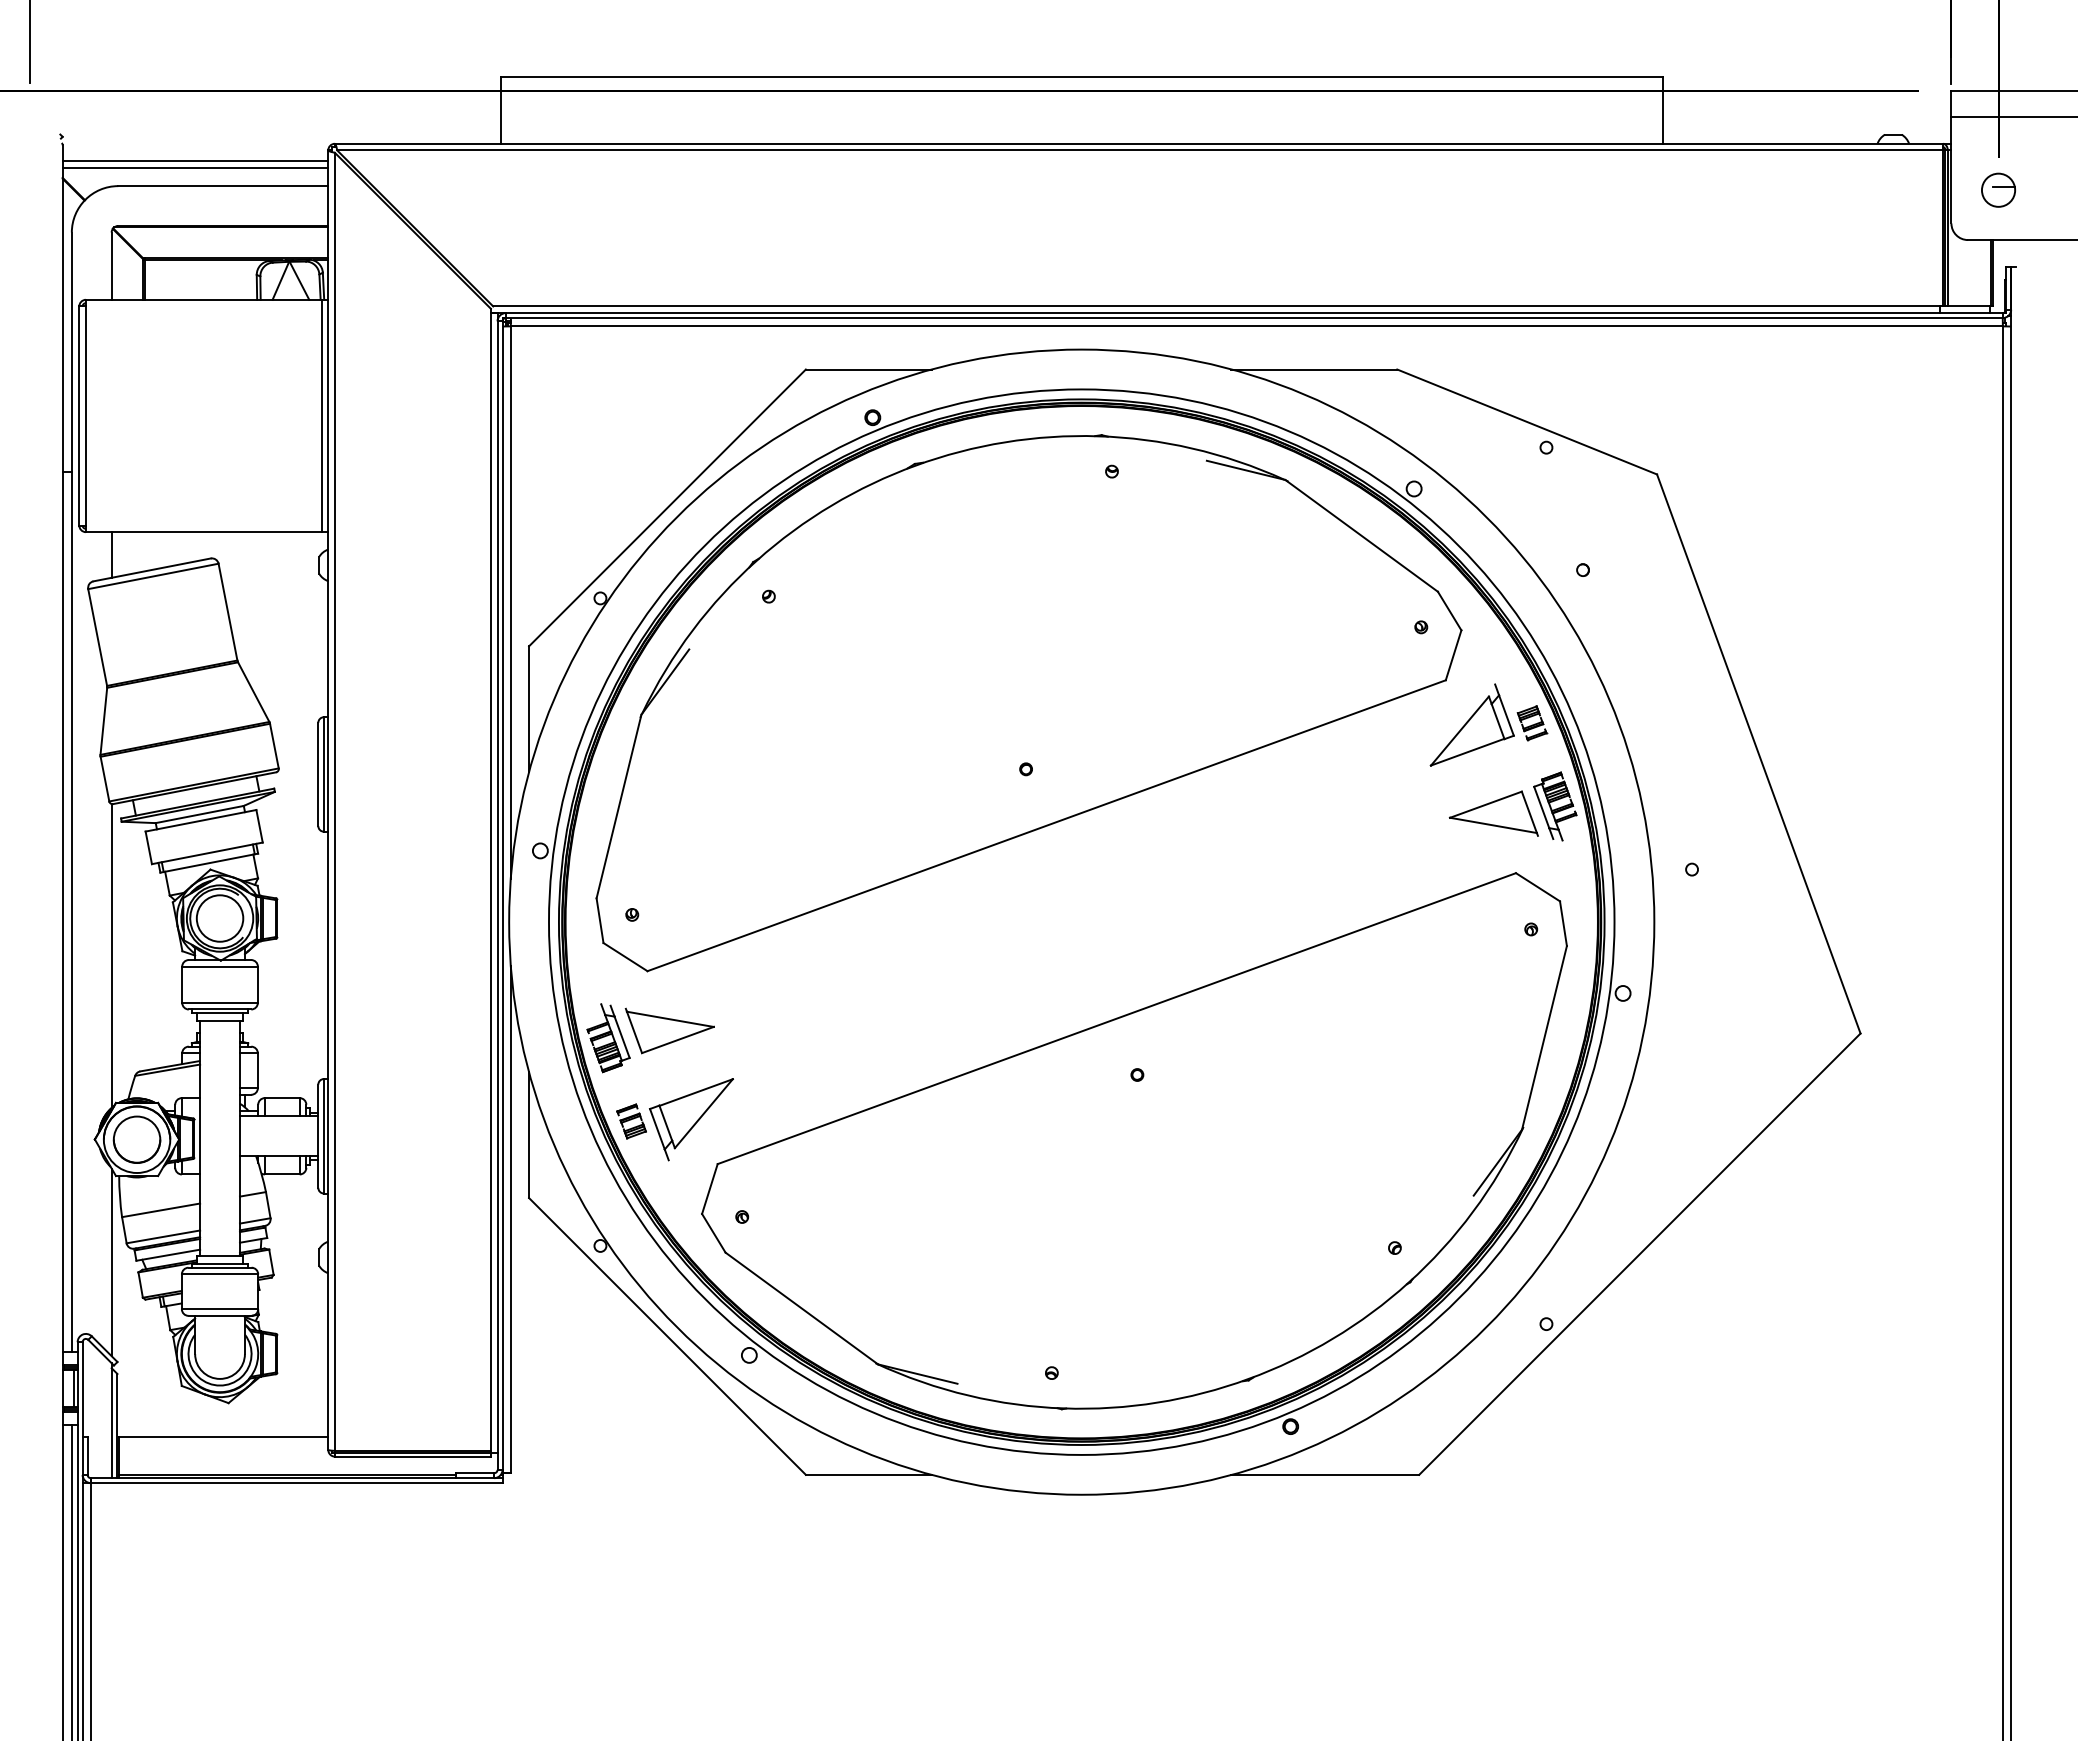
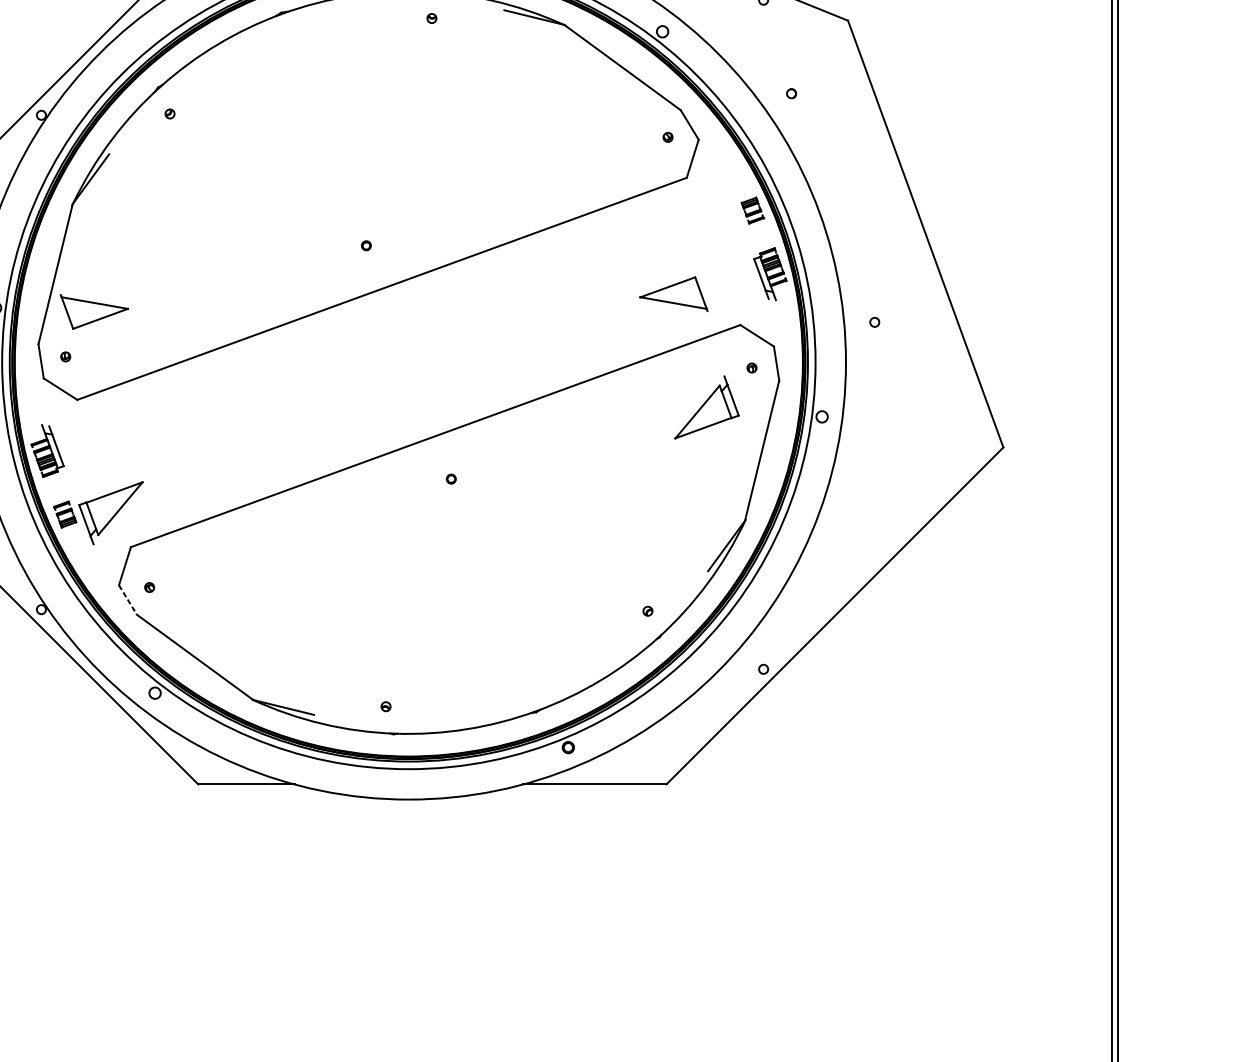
part: (1471, 724) -> (706, 407), moved
part: (1493, 813) -> (673, 294), moved
part: (669, 1030) -> (94, 311), moved
line: (713, 1233) -> (127, 600), solid -> dashed

